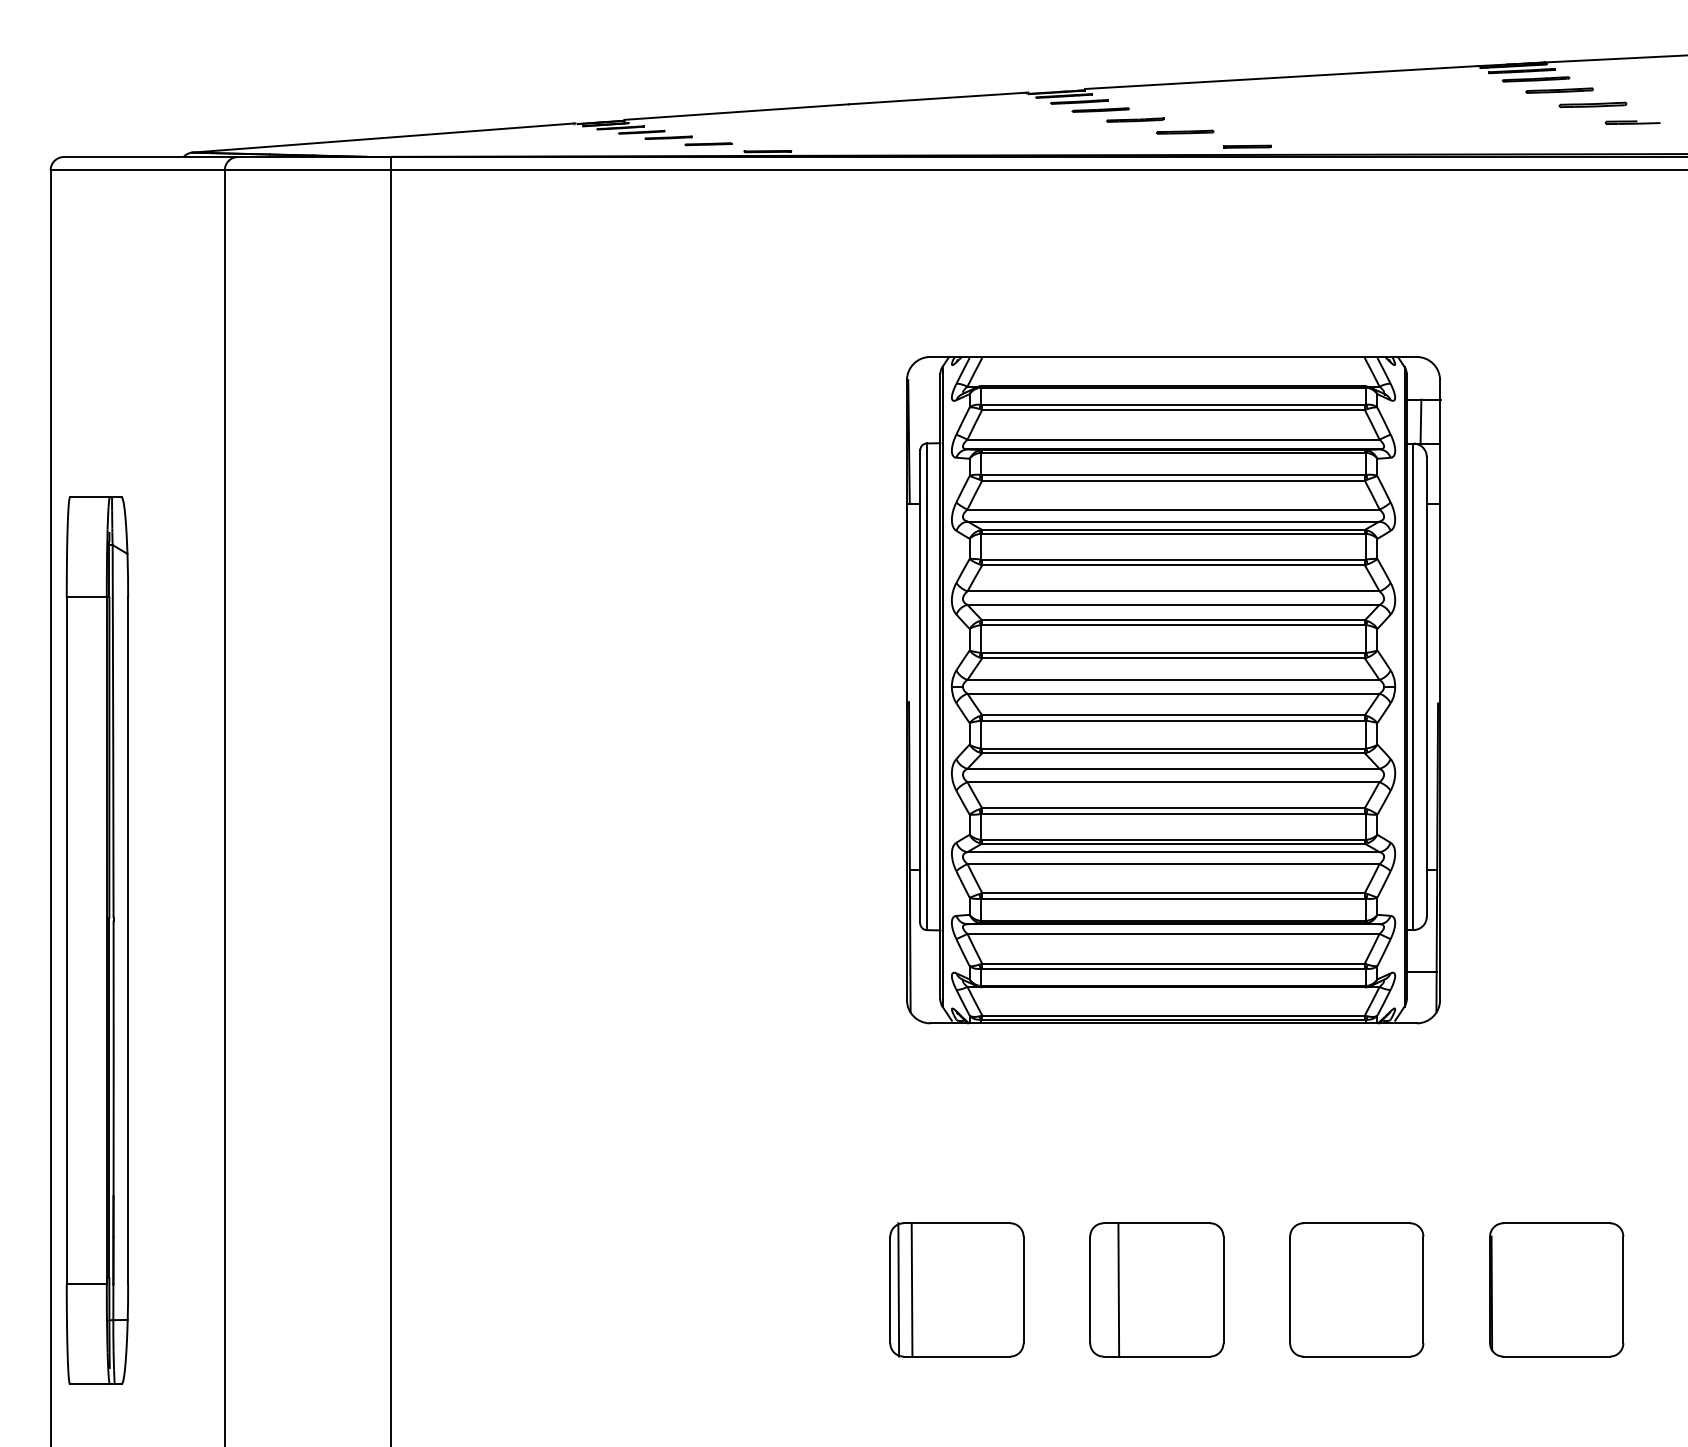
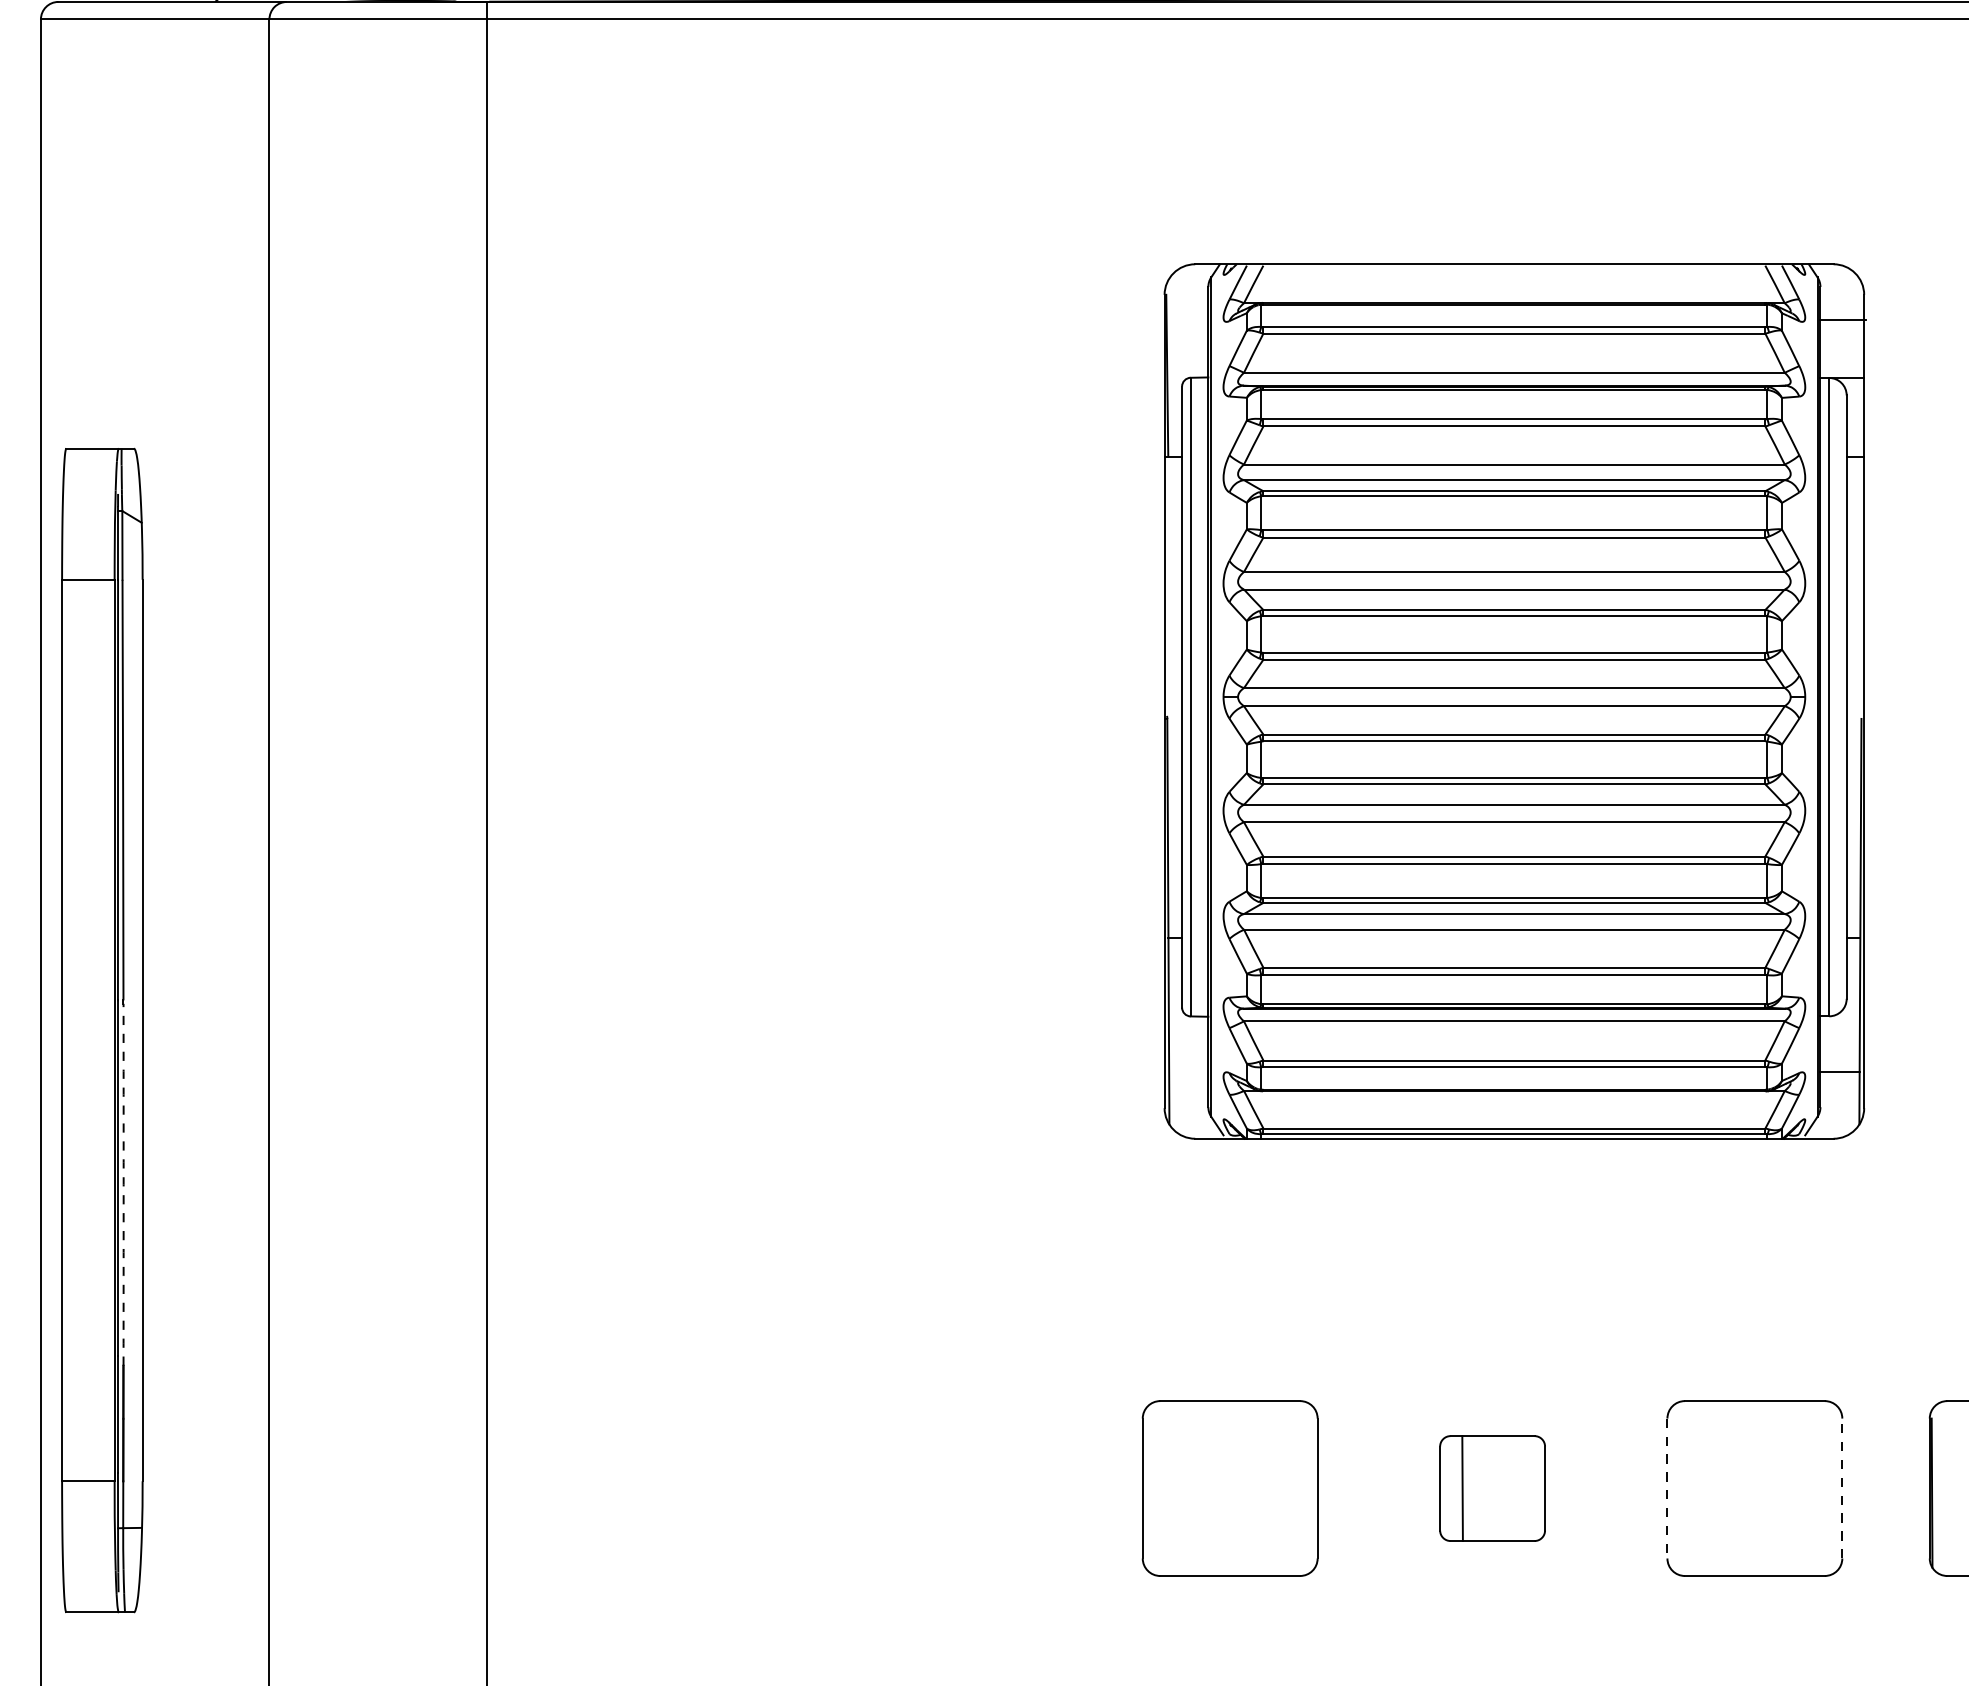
line: (1420, 421) -> (1838, 348), removed
arc: (113, 1058) -> (123, 1184), solid -> dashed
line: (898, 1289) -> (1153, 1487), removed
line: (911, 1289) -> (1170, 1487), removed
part: (1156, 1289) -> (1492, 1487), size x0.6
line: (1423, 1289) -> (1842, 1487), solid -> dashed
line: (1290, 1290) -> (1667, 1489), solid -> dashed

